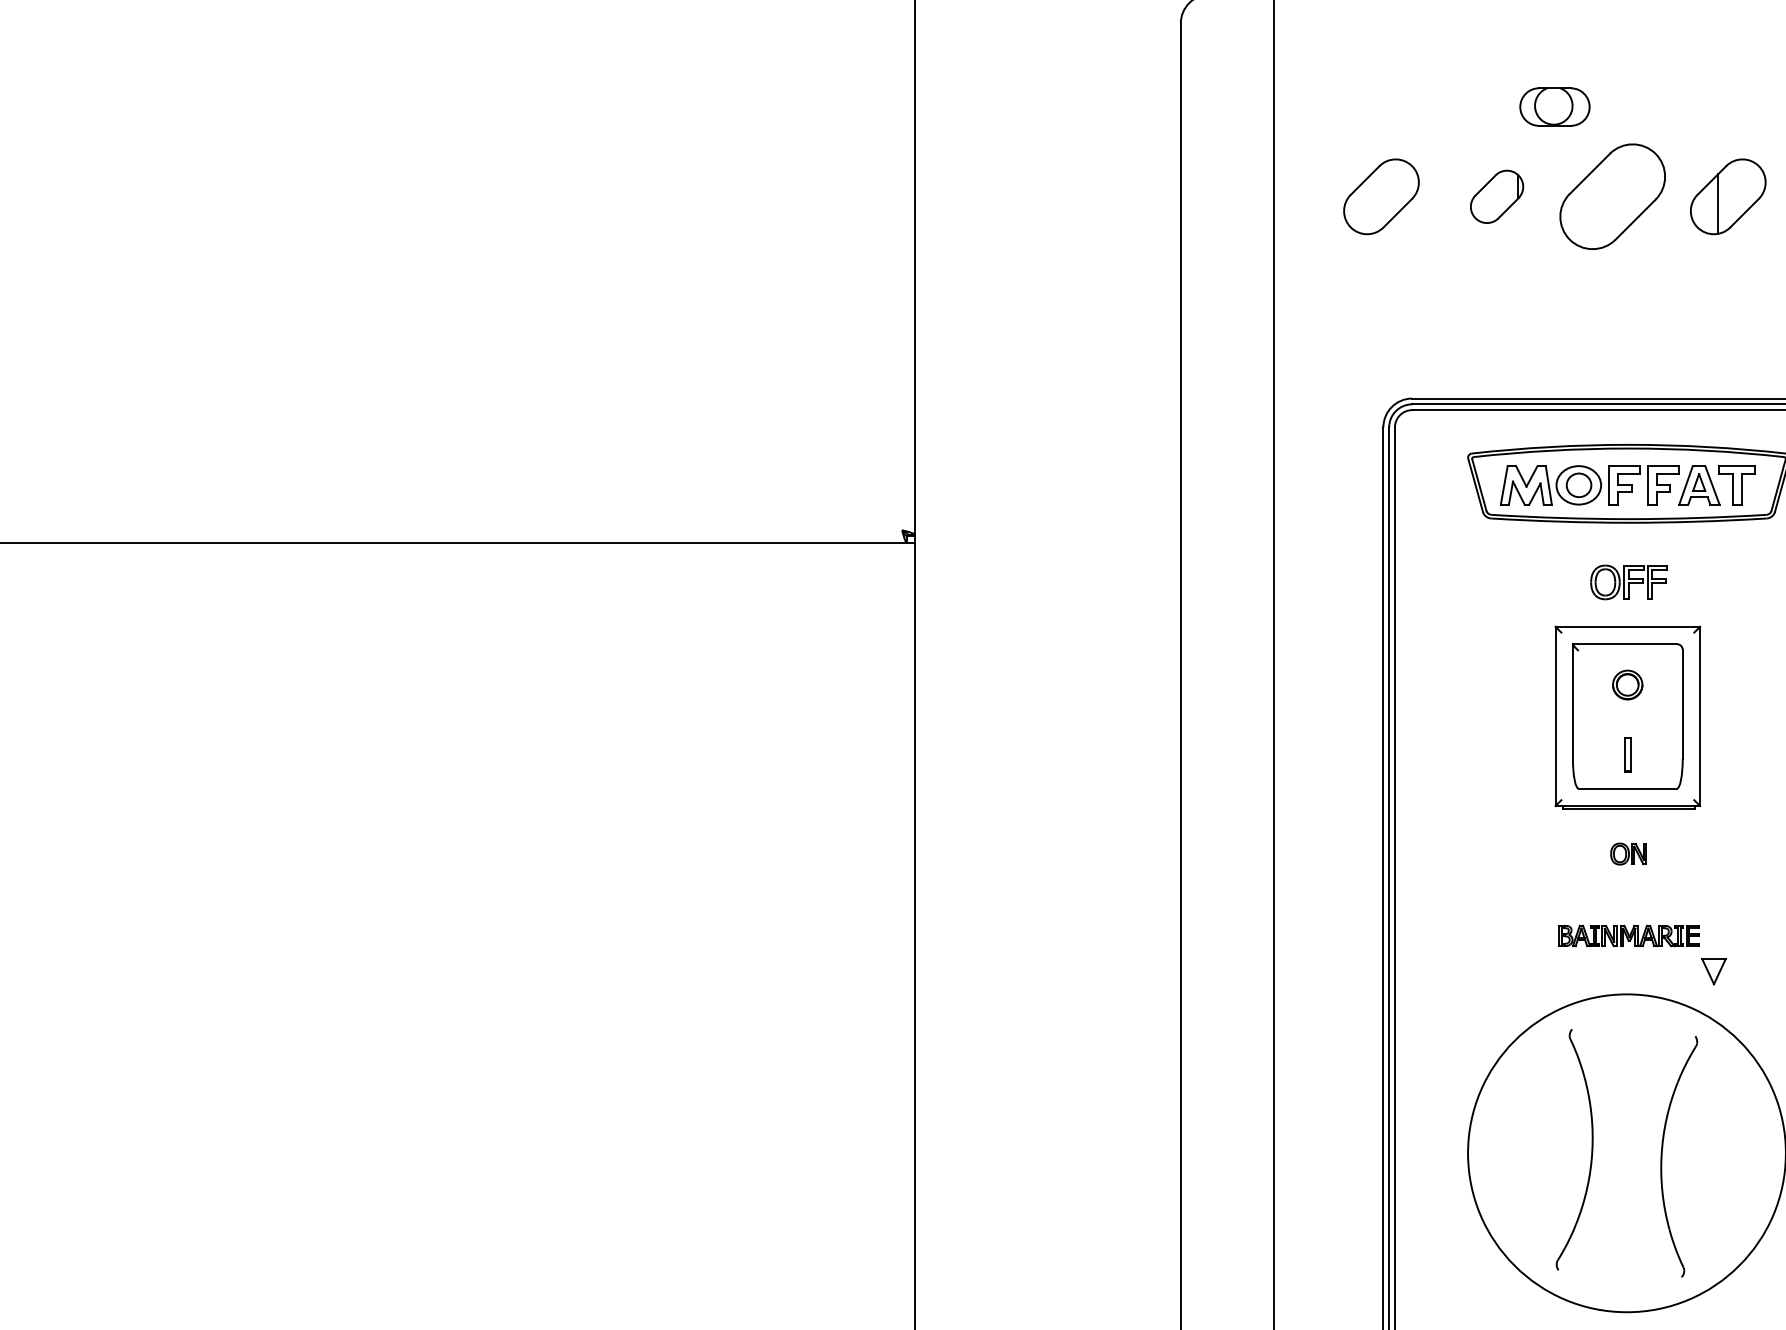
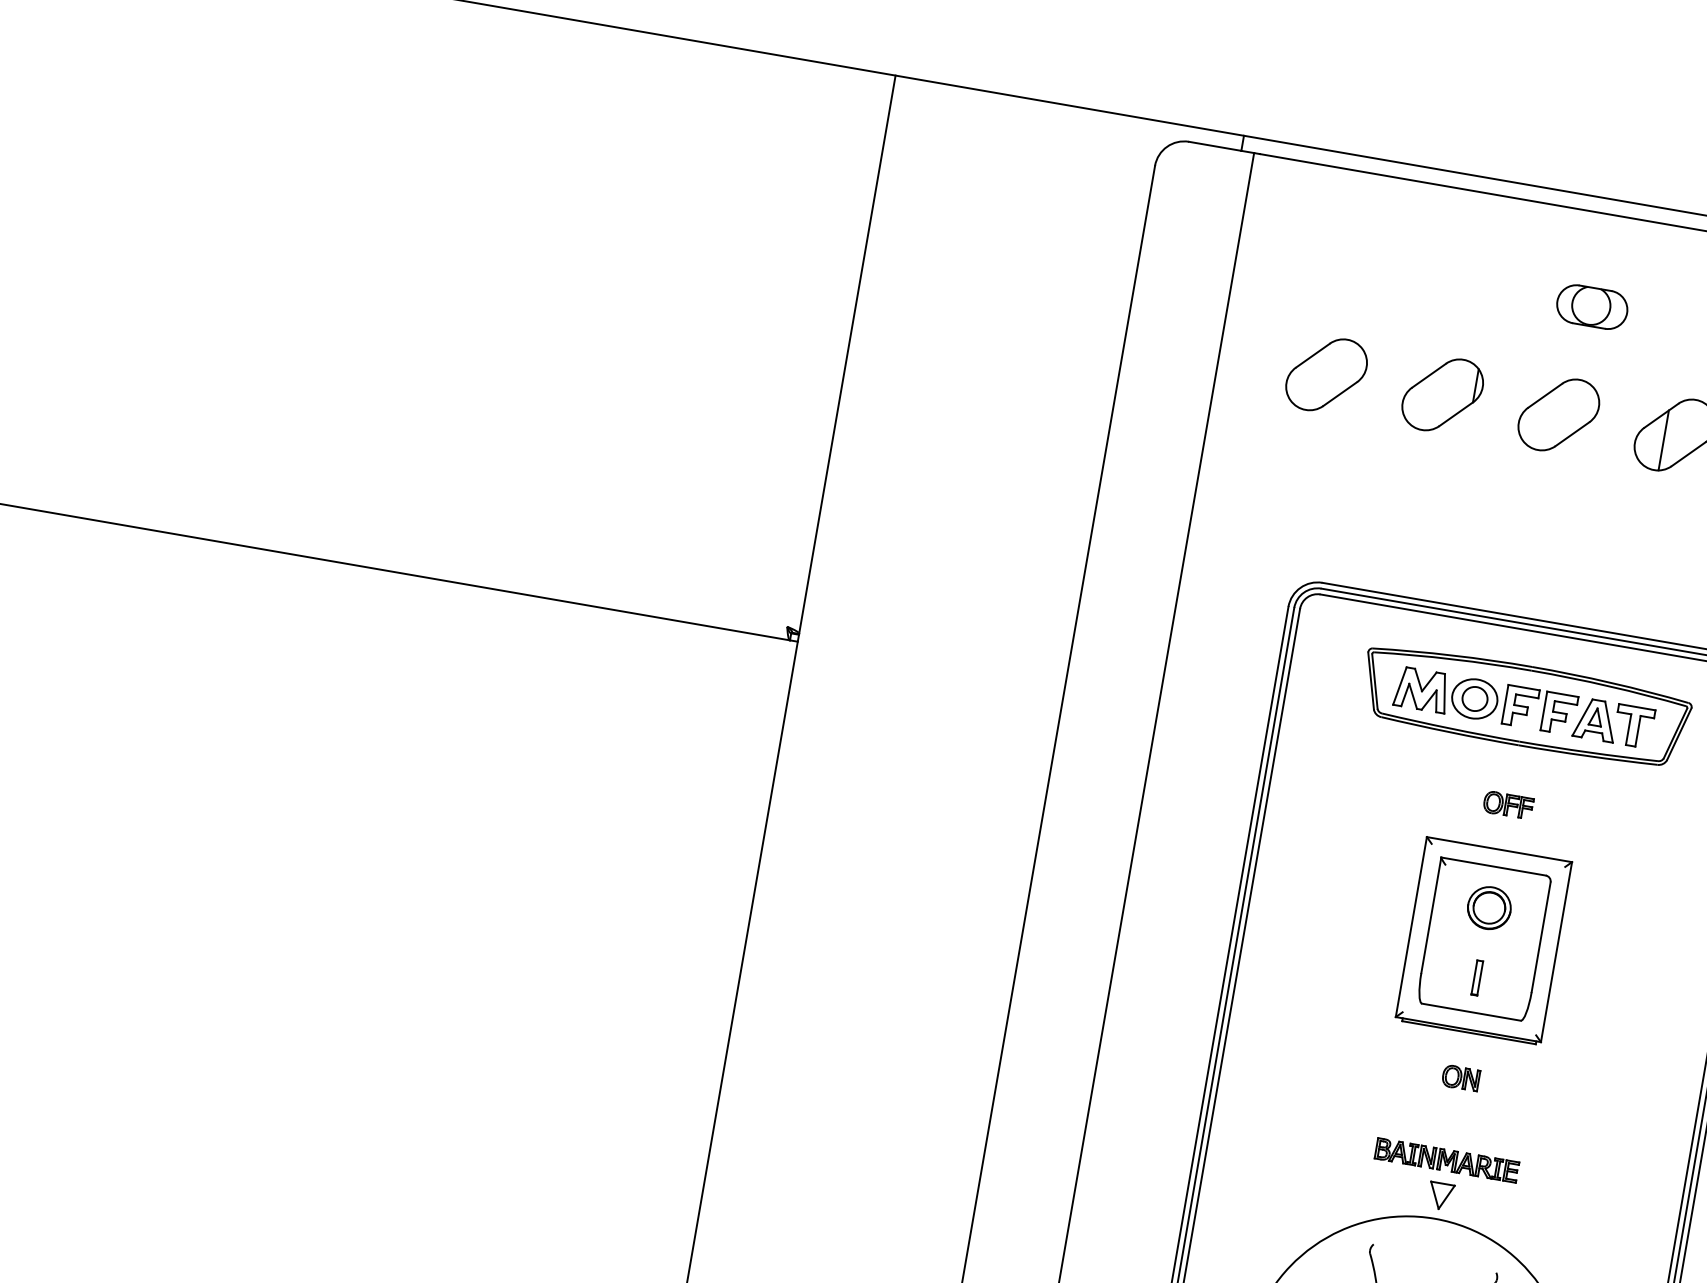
part: (1554, 106) -> (1591, 306), moved
part: (1496, 196) -> (1442, 394), size x1.43
part: (1612, 196) -> (1558, 414), size x0.71
part: (1628, 582) -> (1507, 805), size x0.62
part: (1627, 684) -> (1489, 907), size x1.43
part: (1713, 971) -> (1440, 1196), moved

